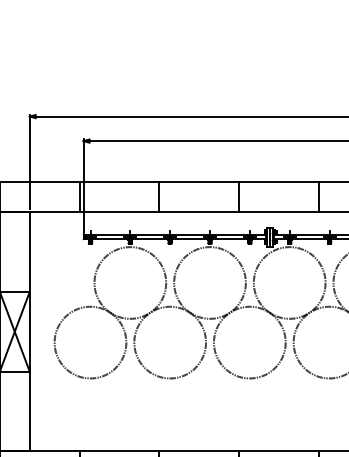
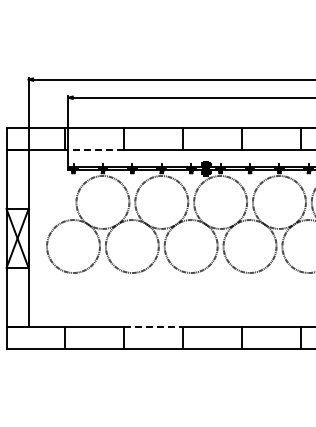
line: (118, 212) -> (94, 150), solid -> dashed
line: (200, 450) -> (154, 326), solid -> dashed

